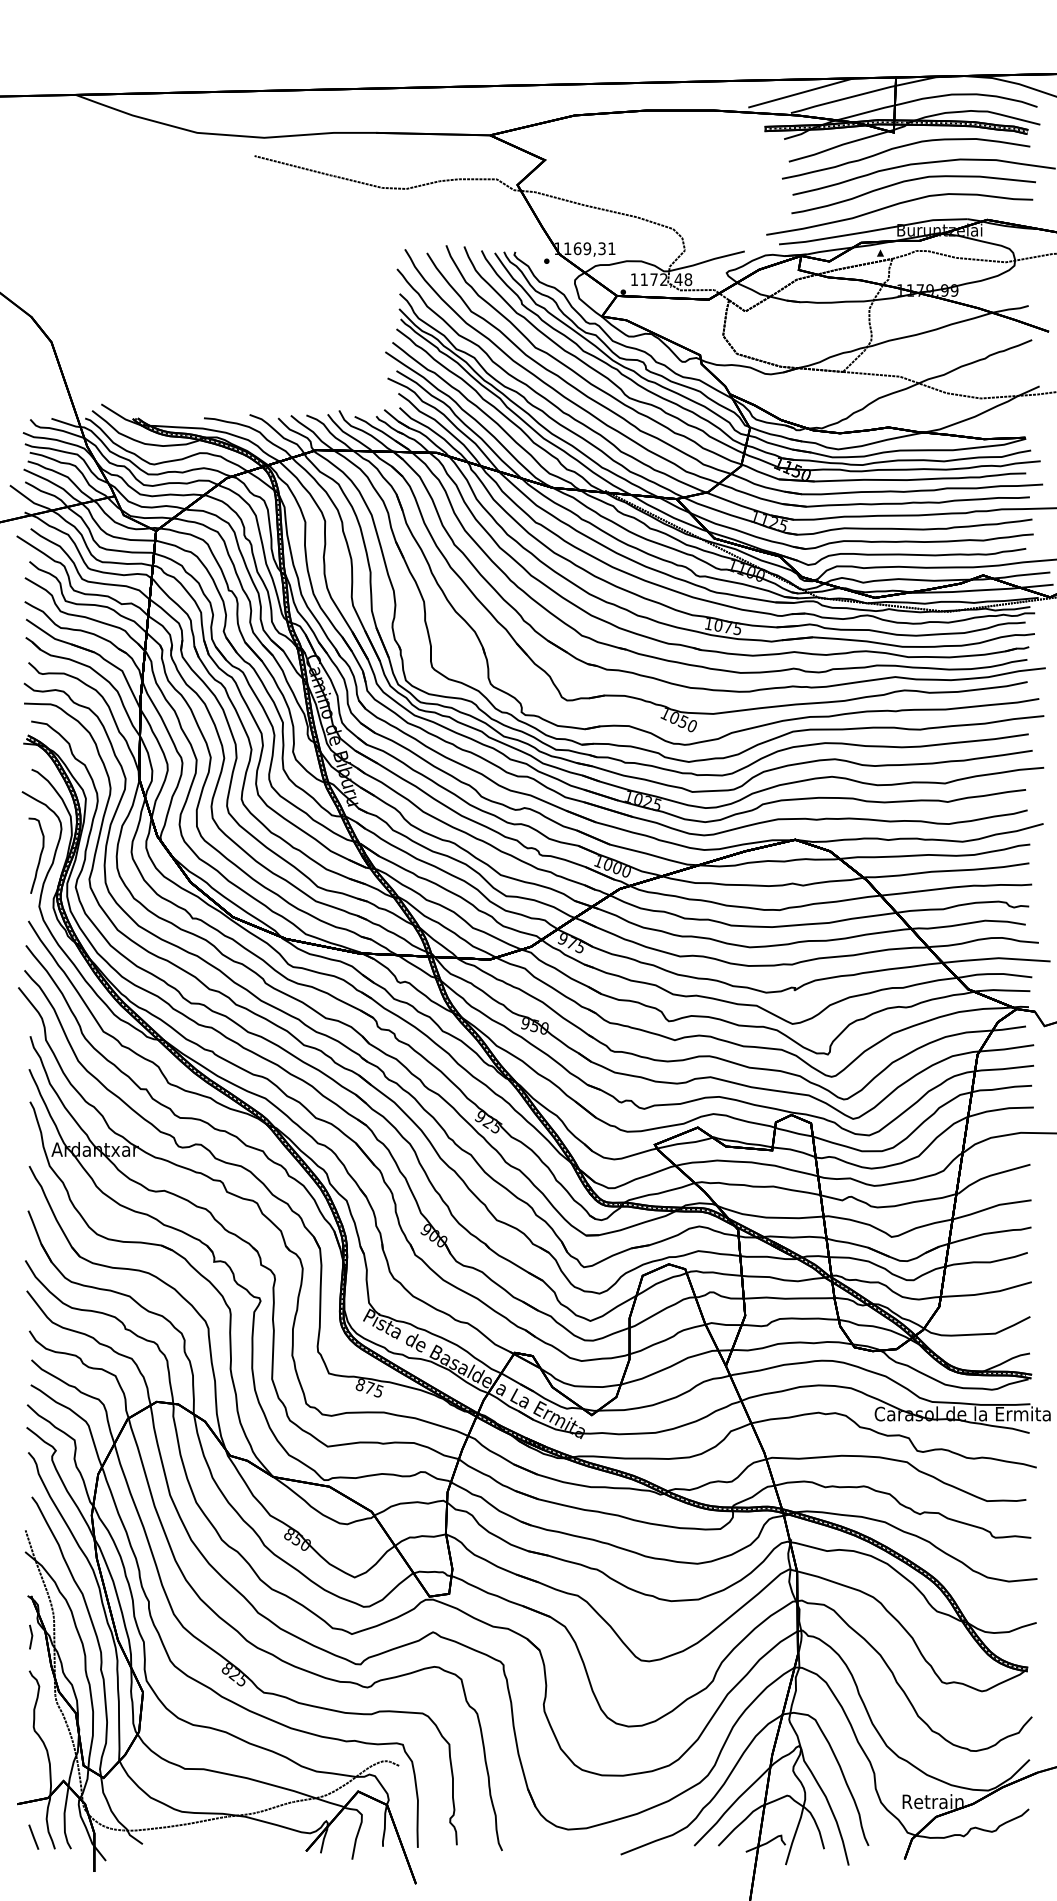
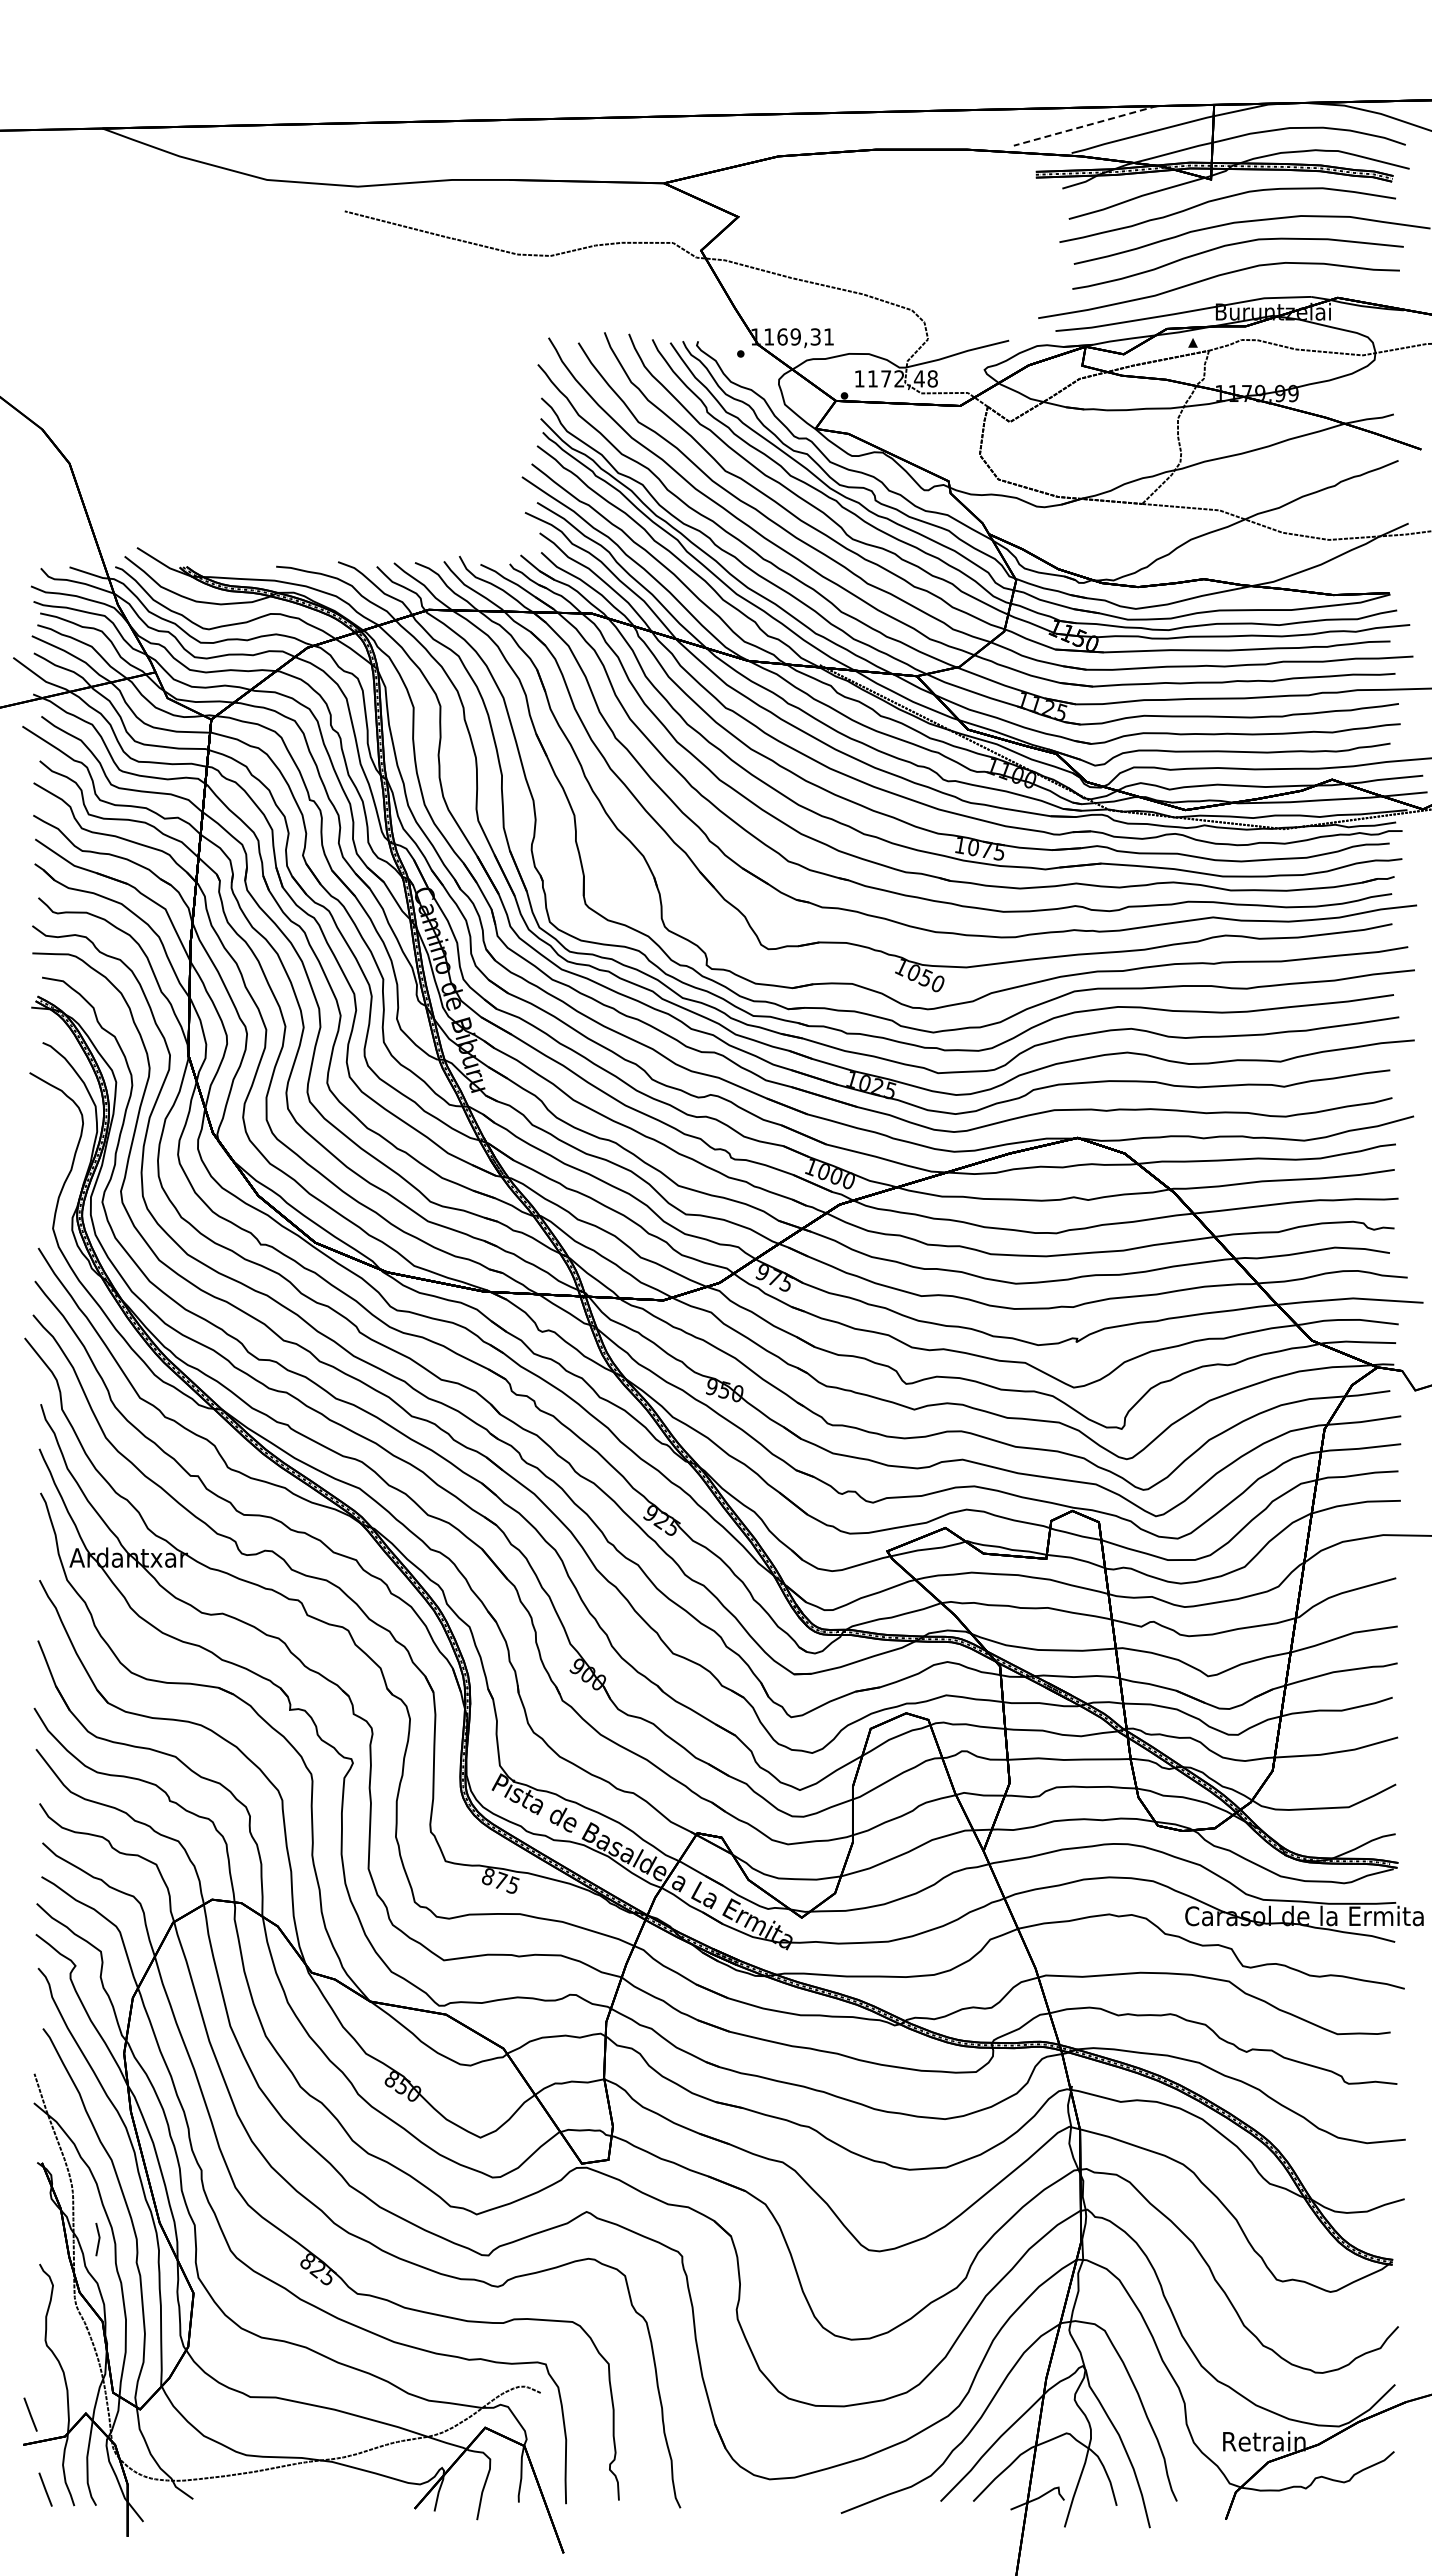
line: (801, 92) -> (1086, 125), solid -> dashed
curve: (39, 856) -> (53, 1160), removed
line: (31, 1637) -> (98, 2239), moved
line: (22, 1781) -> (30, 2414), added

